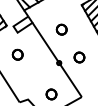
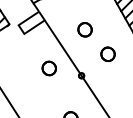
part: (17, 54) -> (48, 68), moved
part: (79, 57) -> (108, 54), moved

